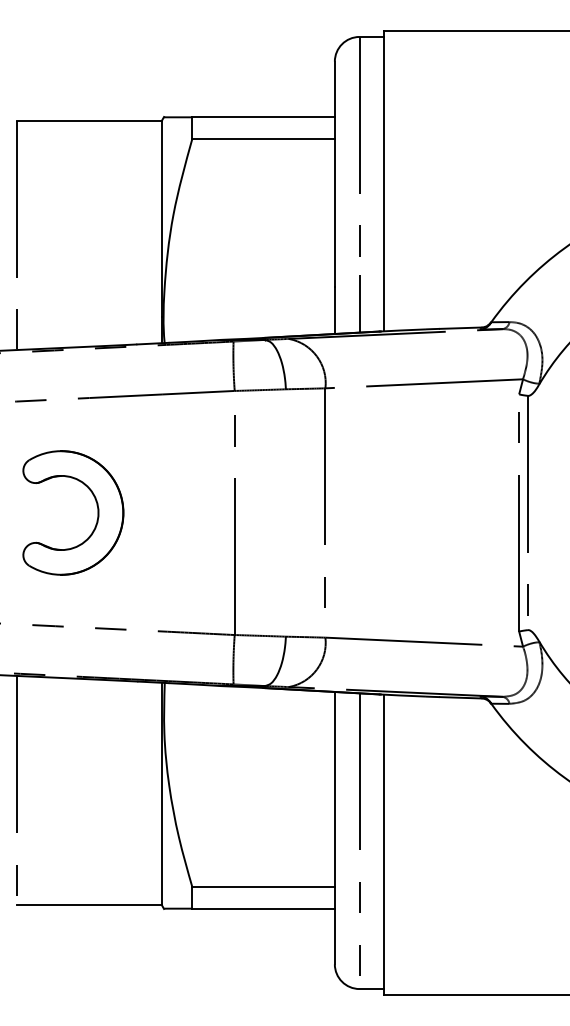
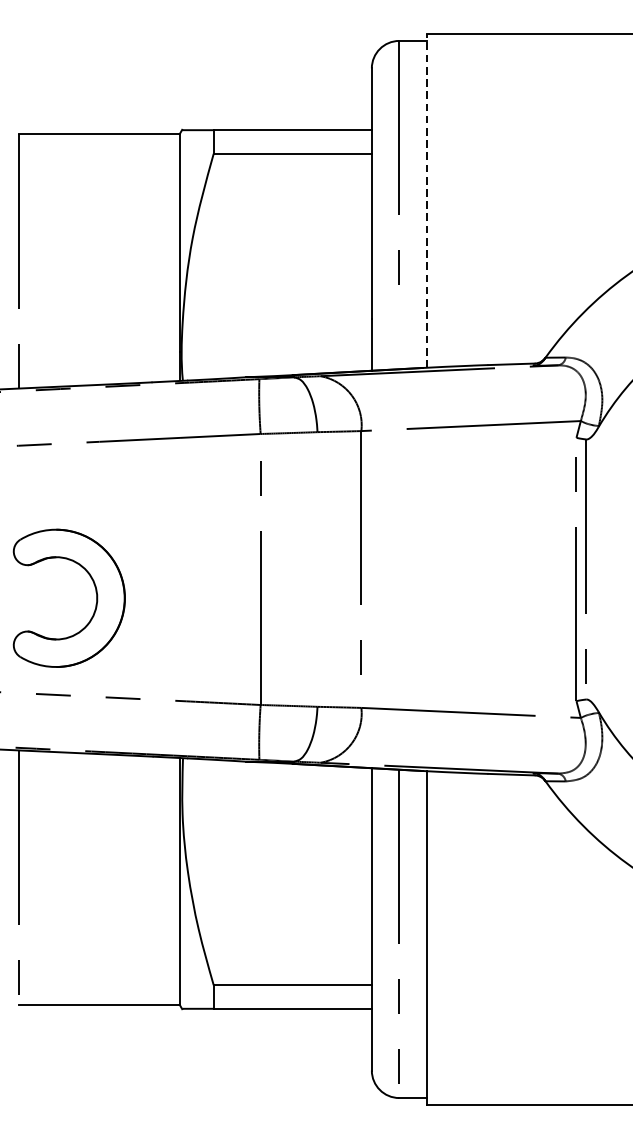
line: (384, 180) -> (426, 200), solid -> dashed
line: (359, 303) -> (399, 336), removed
part: (97, 512) -> (96, 597), moved

